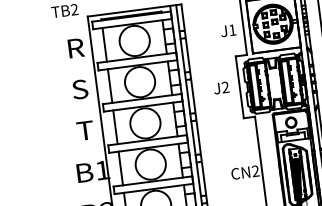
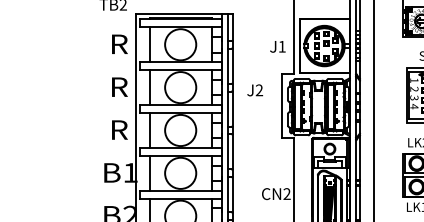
text: (221, 88) -> (255, 90), moved
text: (80, 89) -> (118, 87), S -> R
text: (85, 130) -> (118, 129), T -> R

